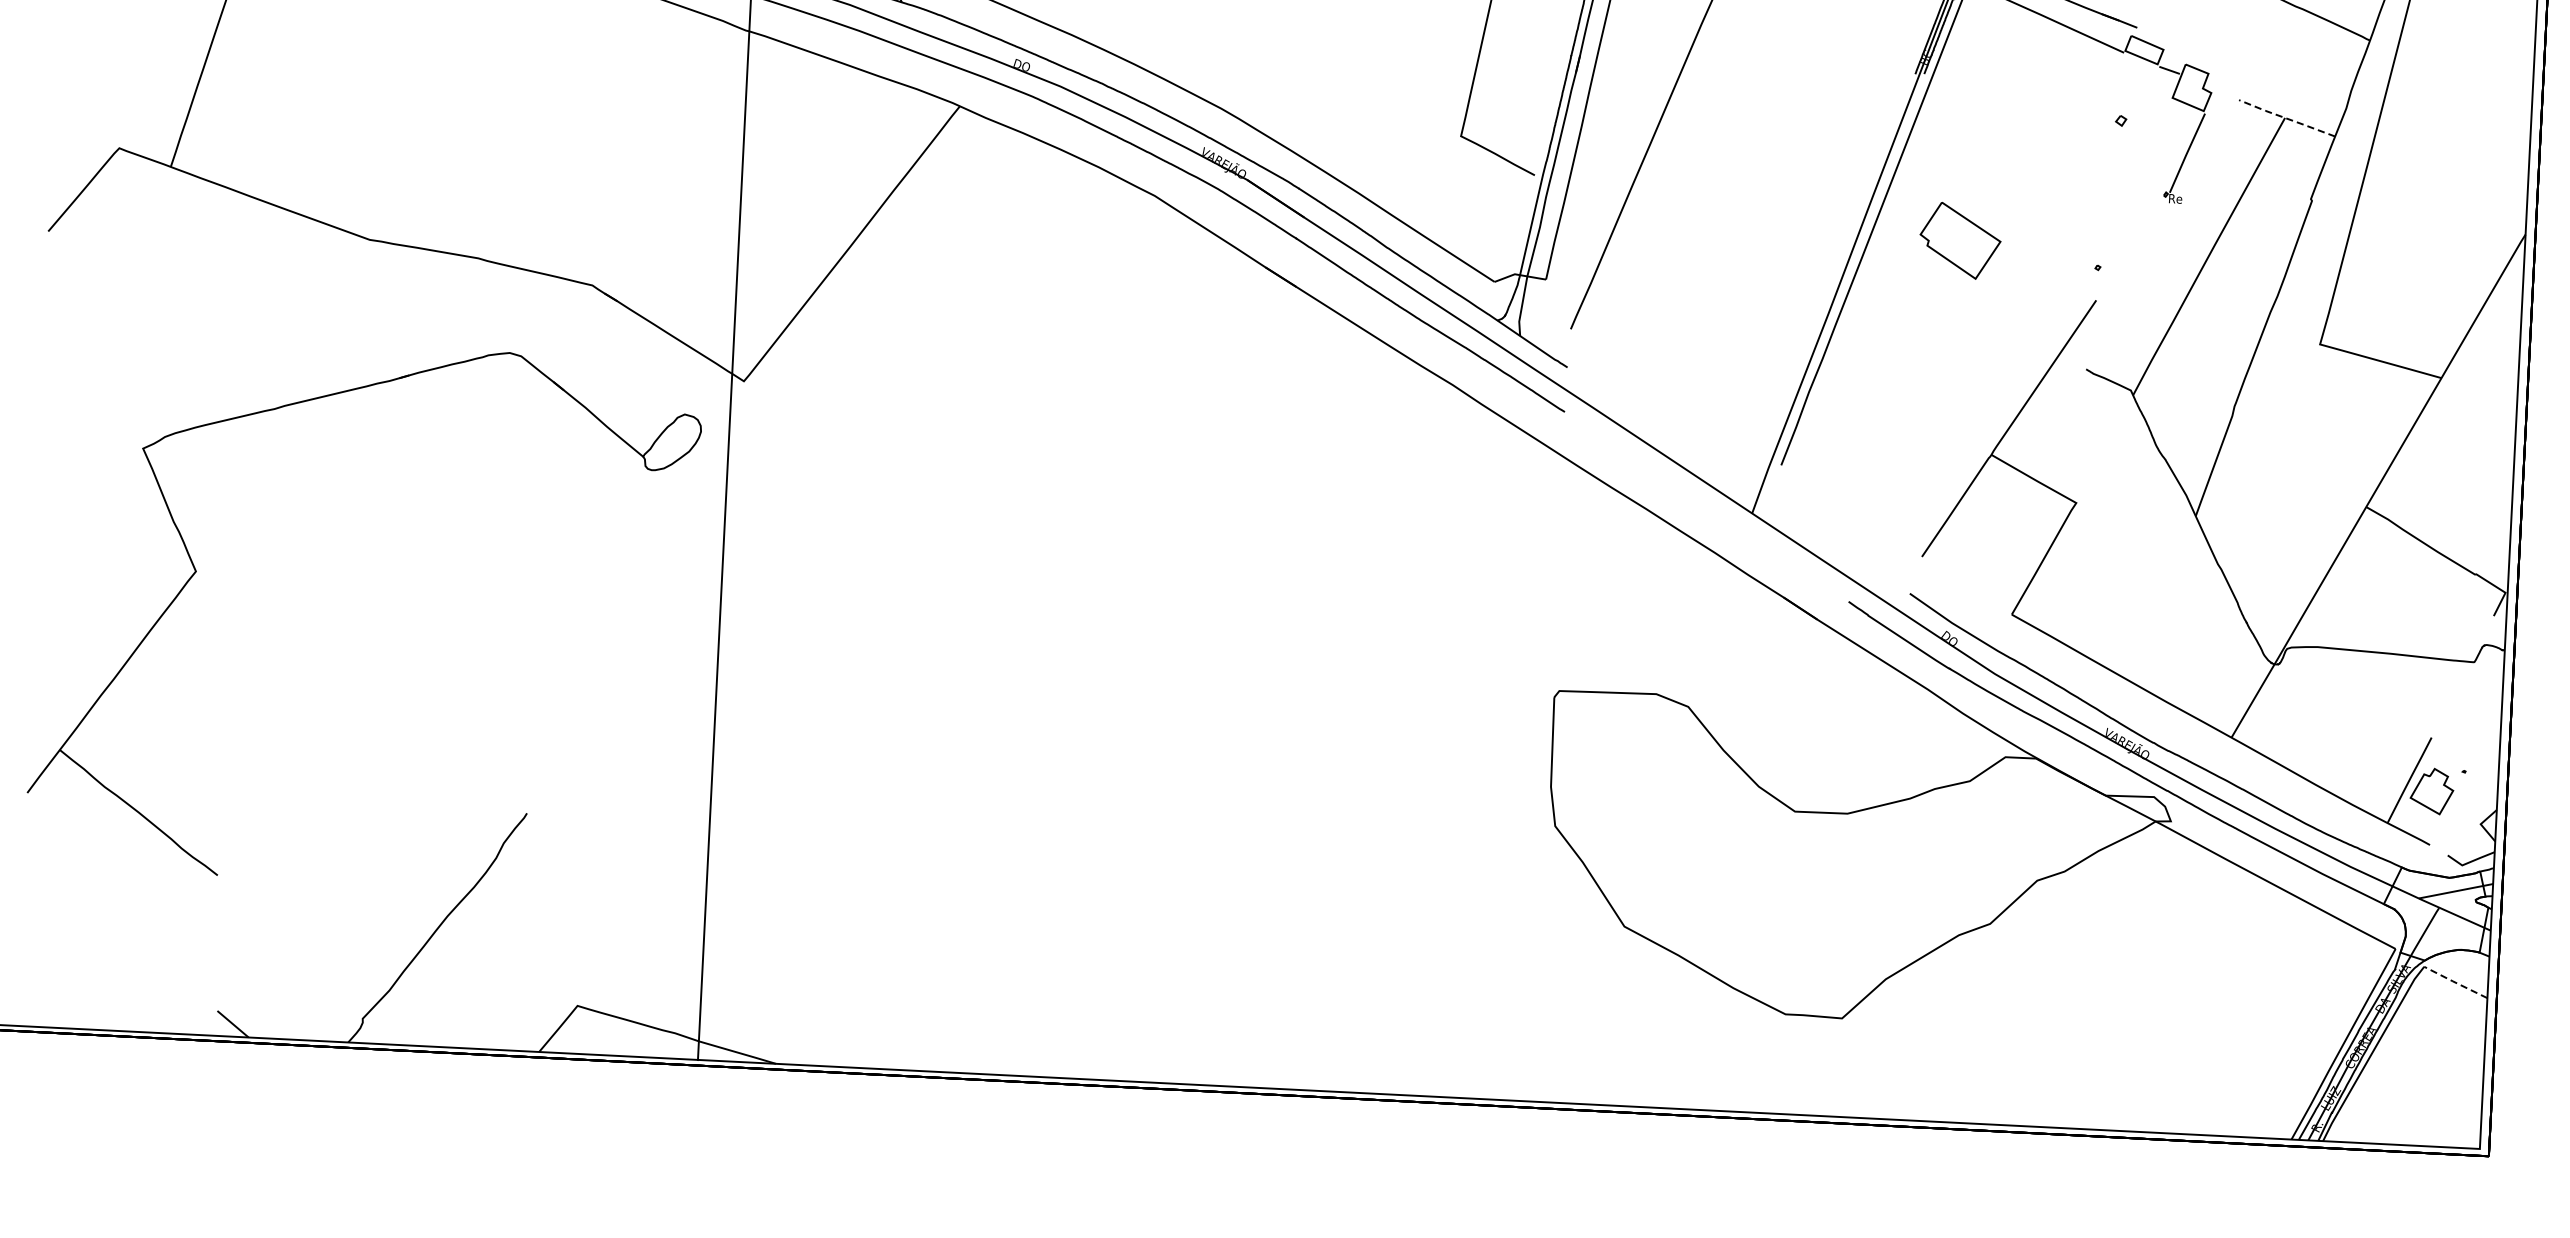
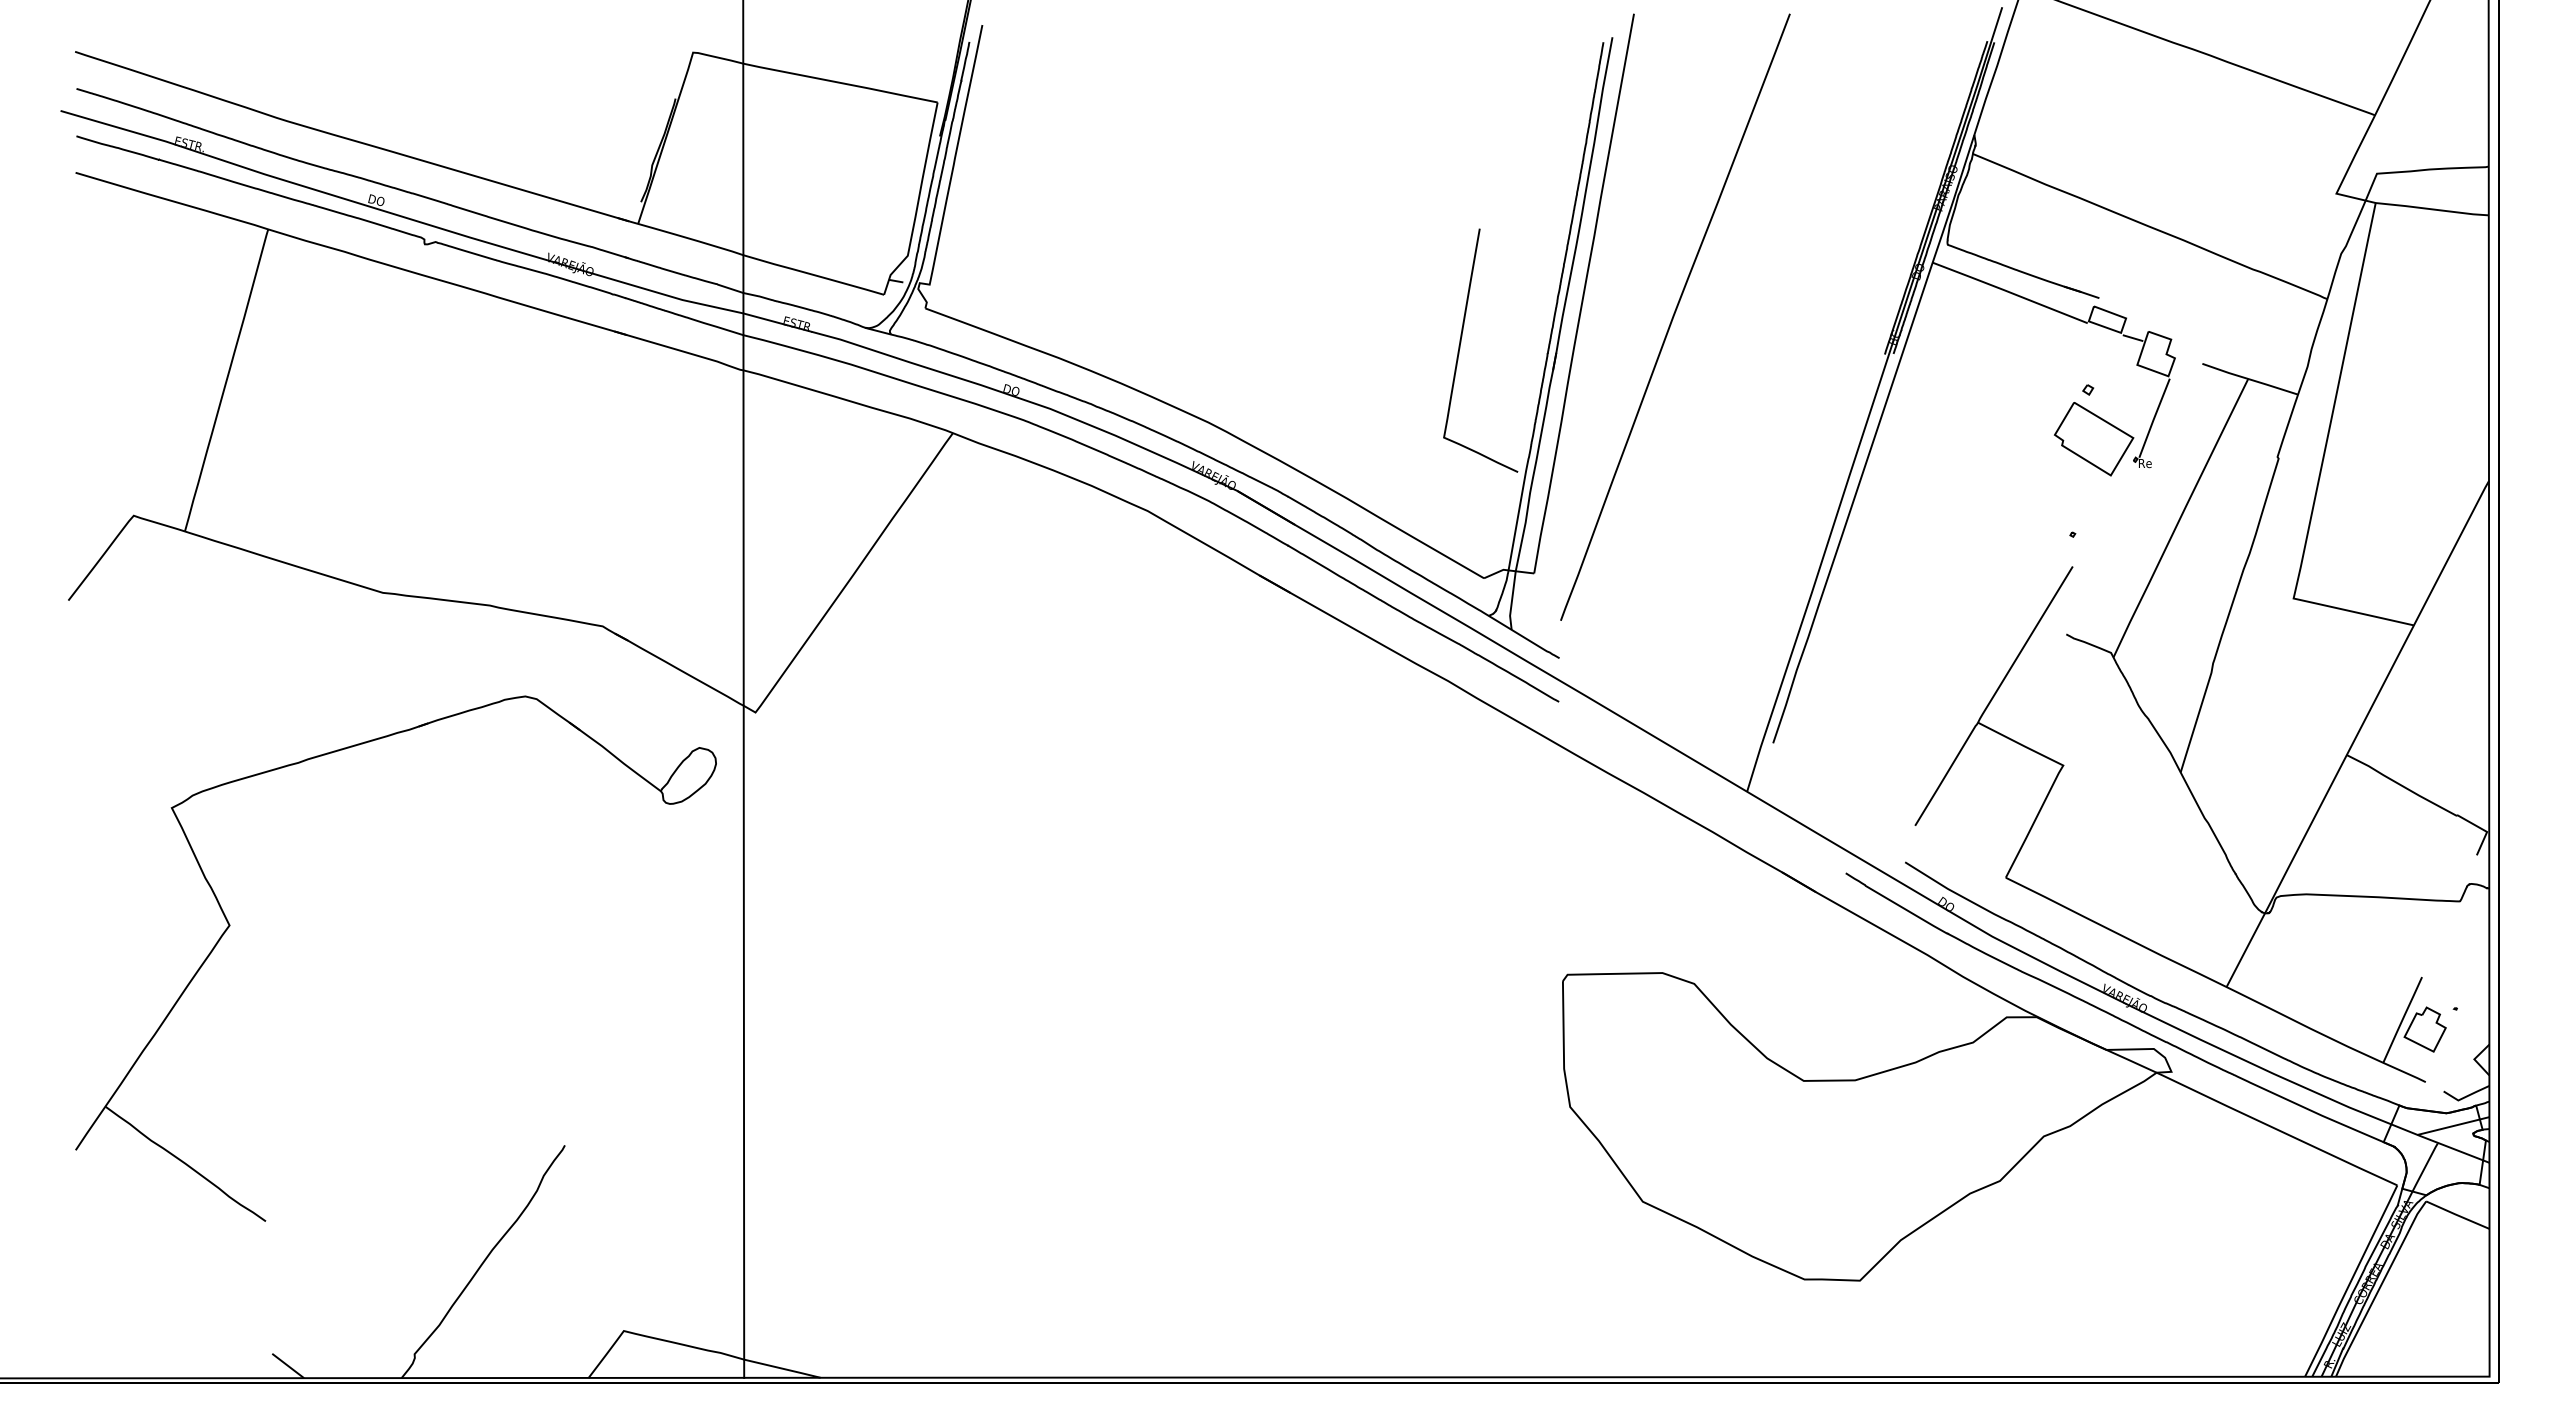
line: (2286, 118) -> (2249, 379), dashed -> solid
part: (1960, 241) -> (2094, 439), moved
line: (2454, 982) -> (2456, 1215), dashed -> solid

